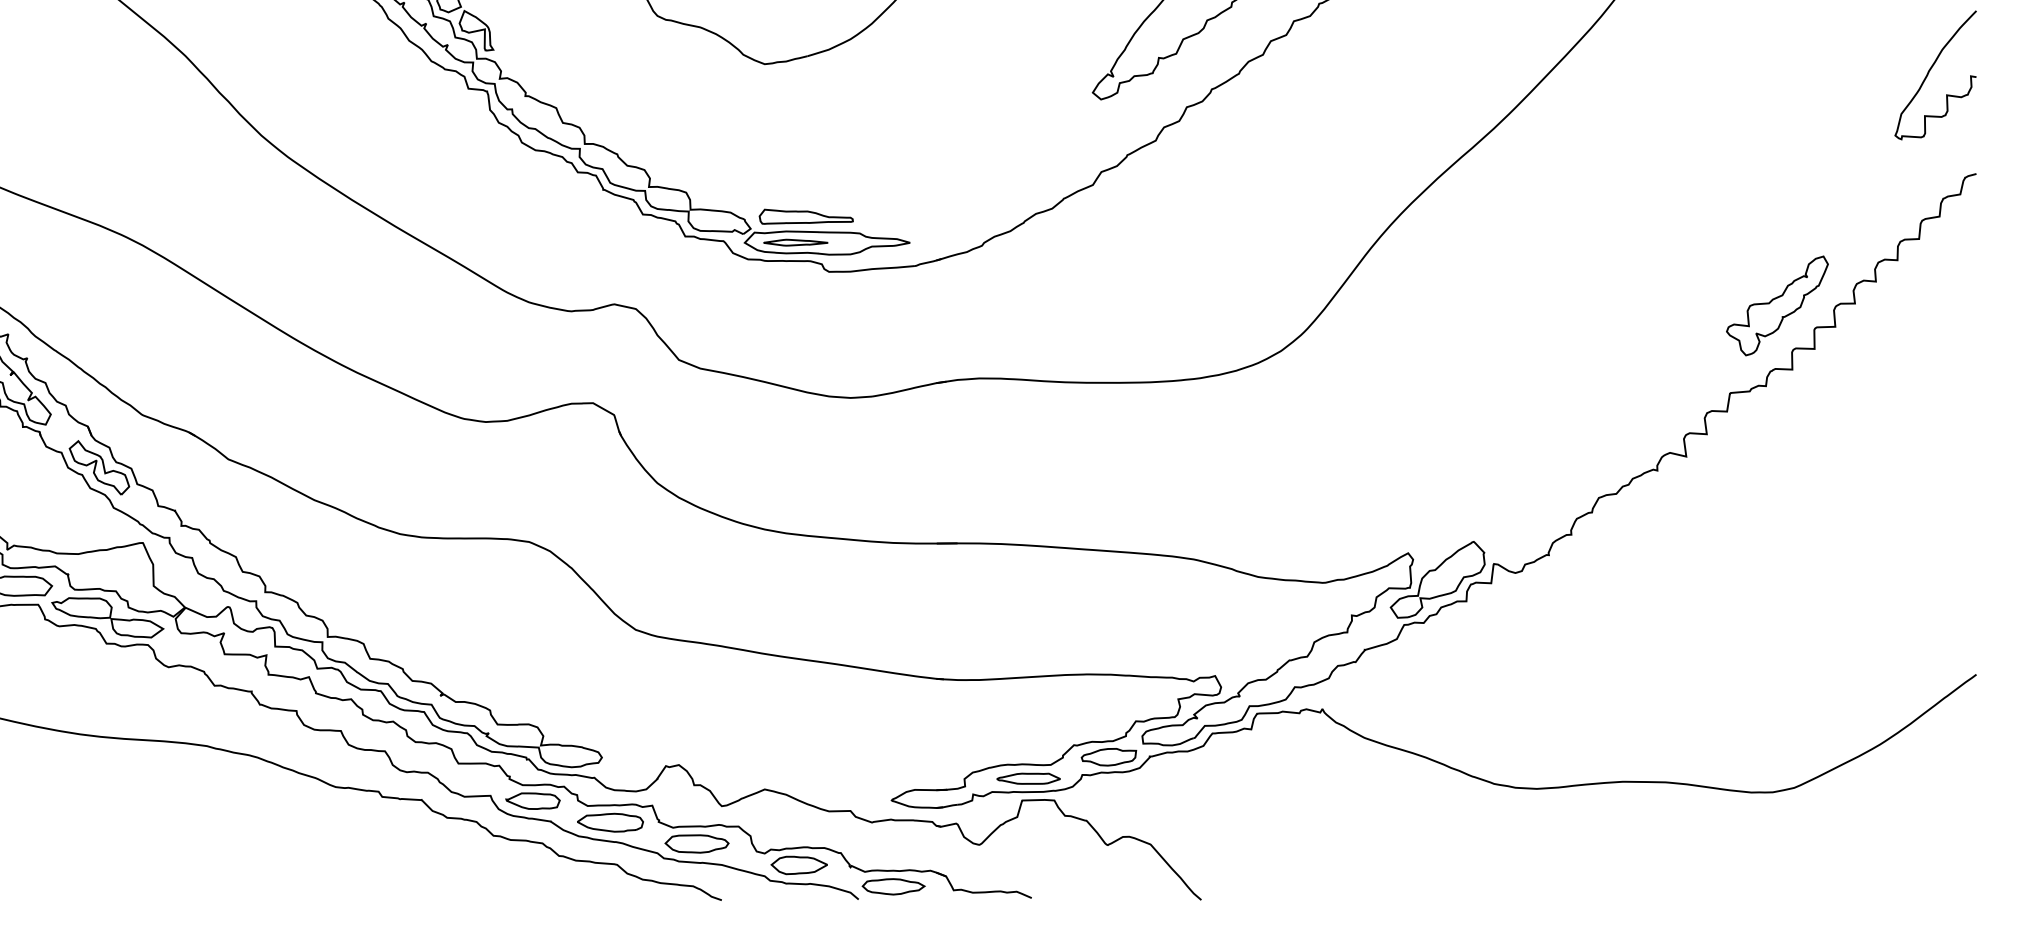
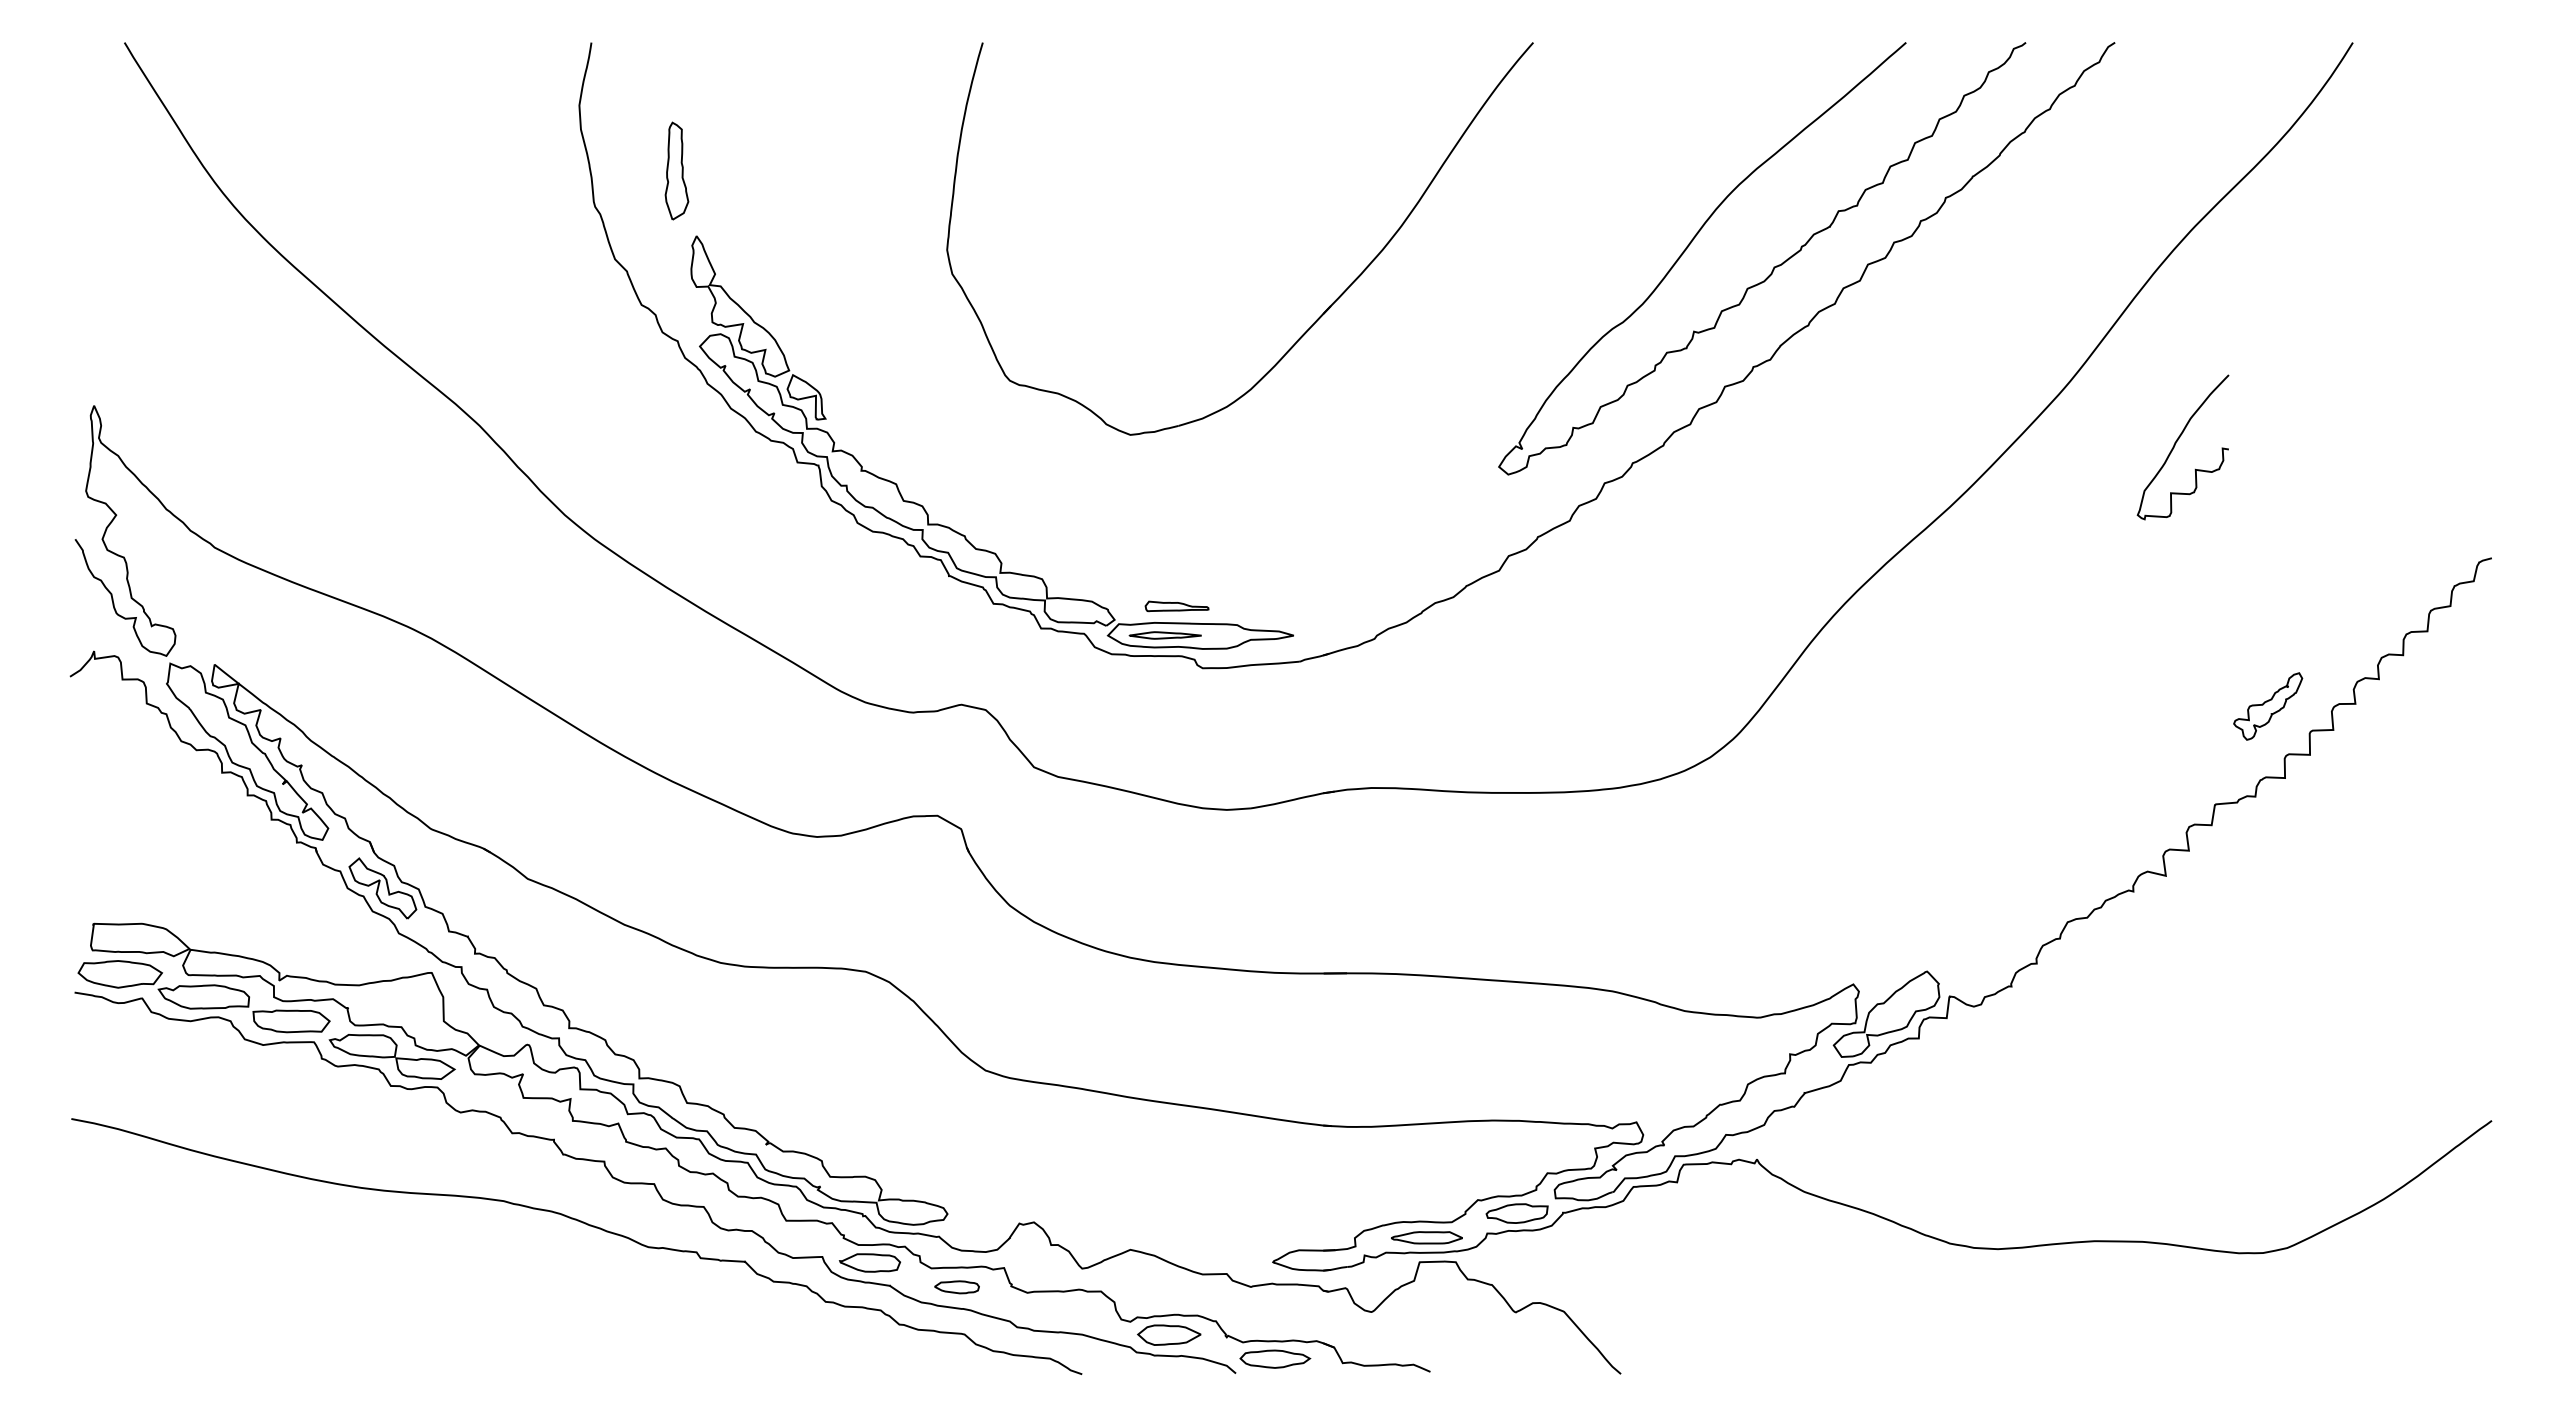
curve: (1929, 71) -> (2176, 443), moved
part: (805, 216) -> (1176, 606), size x0.6
part: (1776, 305) -> (2267, 706), size x0.6
part: (609, 822) -> (956, 1287), size x0.6
part: (696, 843) -> (1053, 1310), removed

